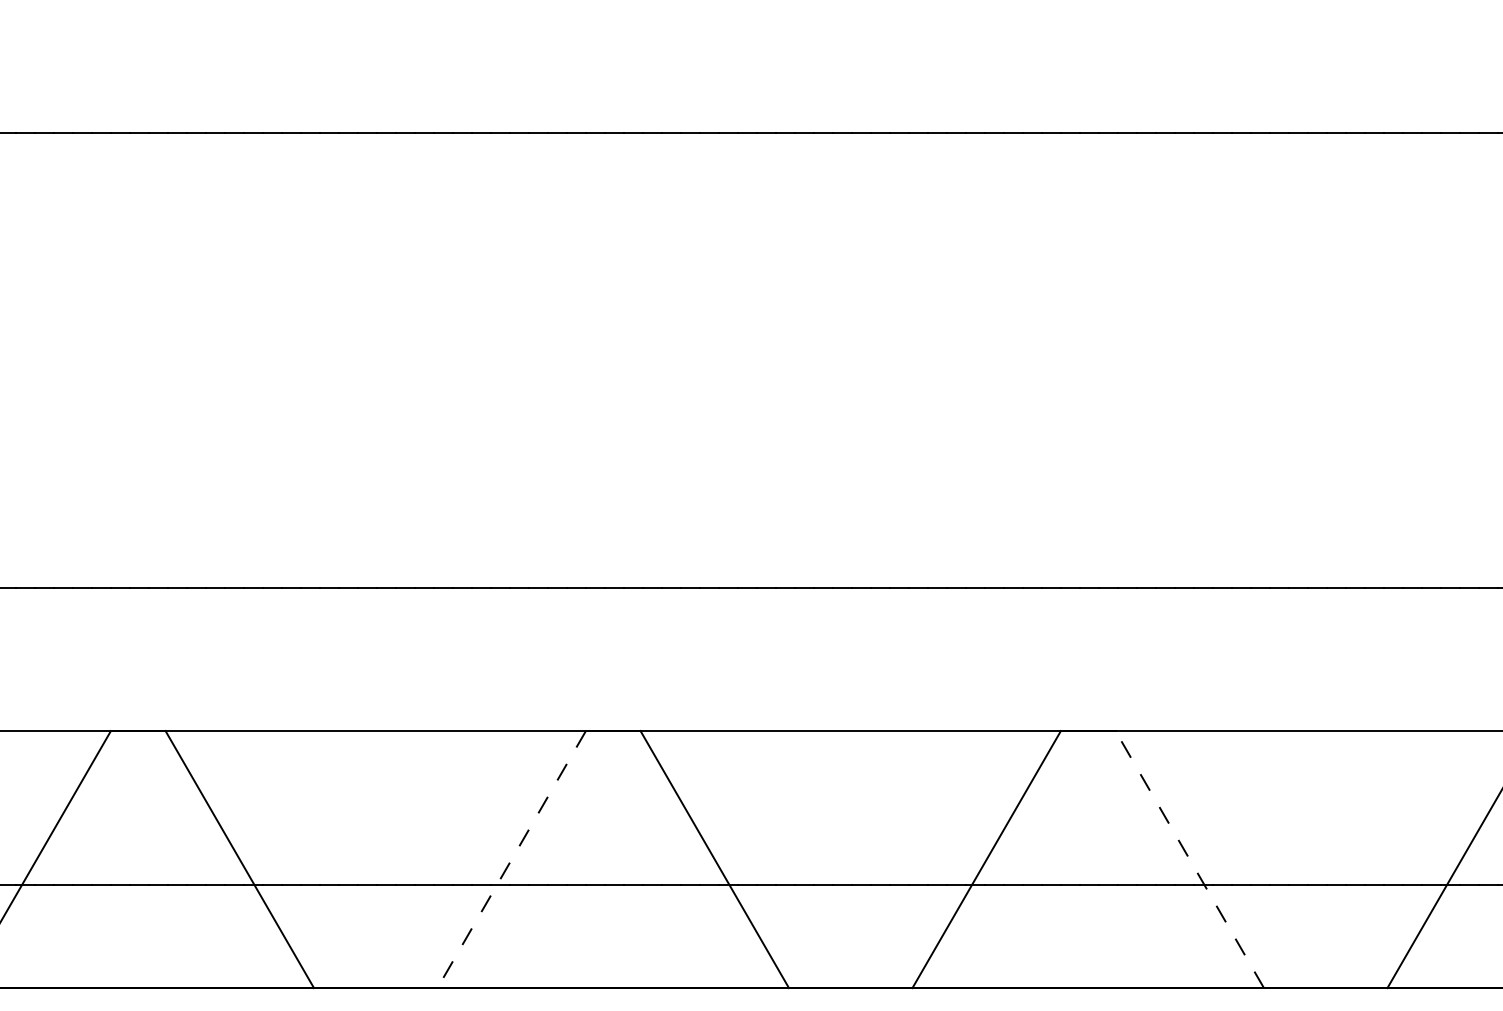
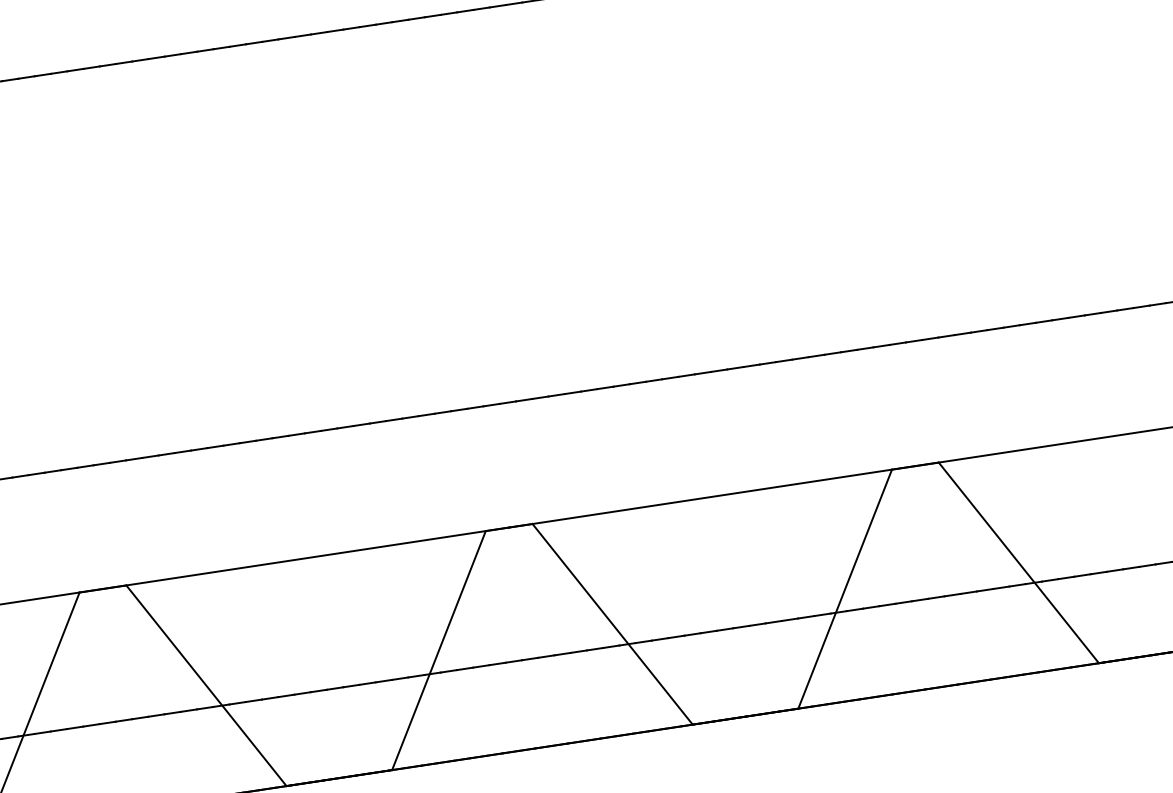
line: (1189, 859) -> (1018, 562), dashed -> solid
line: (511, 860) -> (438, 651), dashed -> solid

